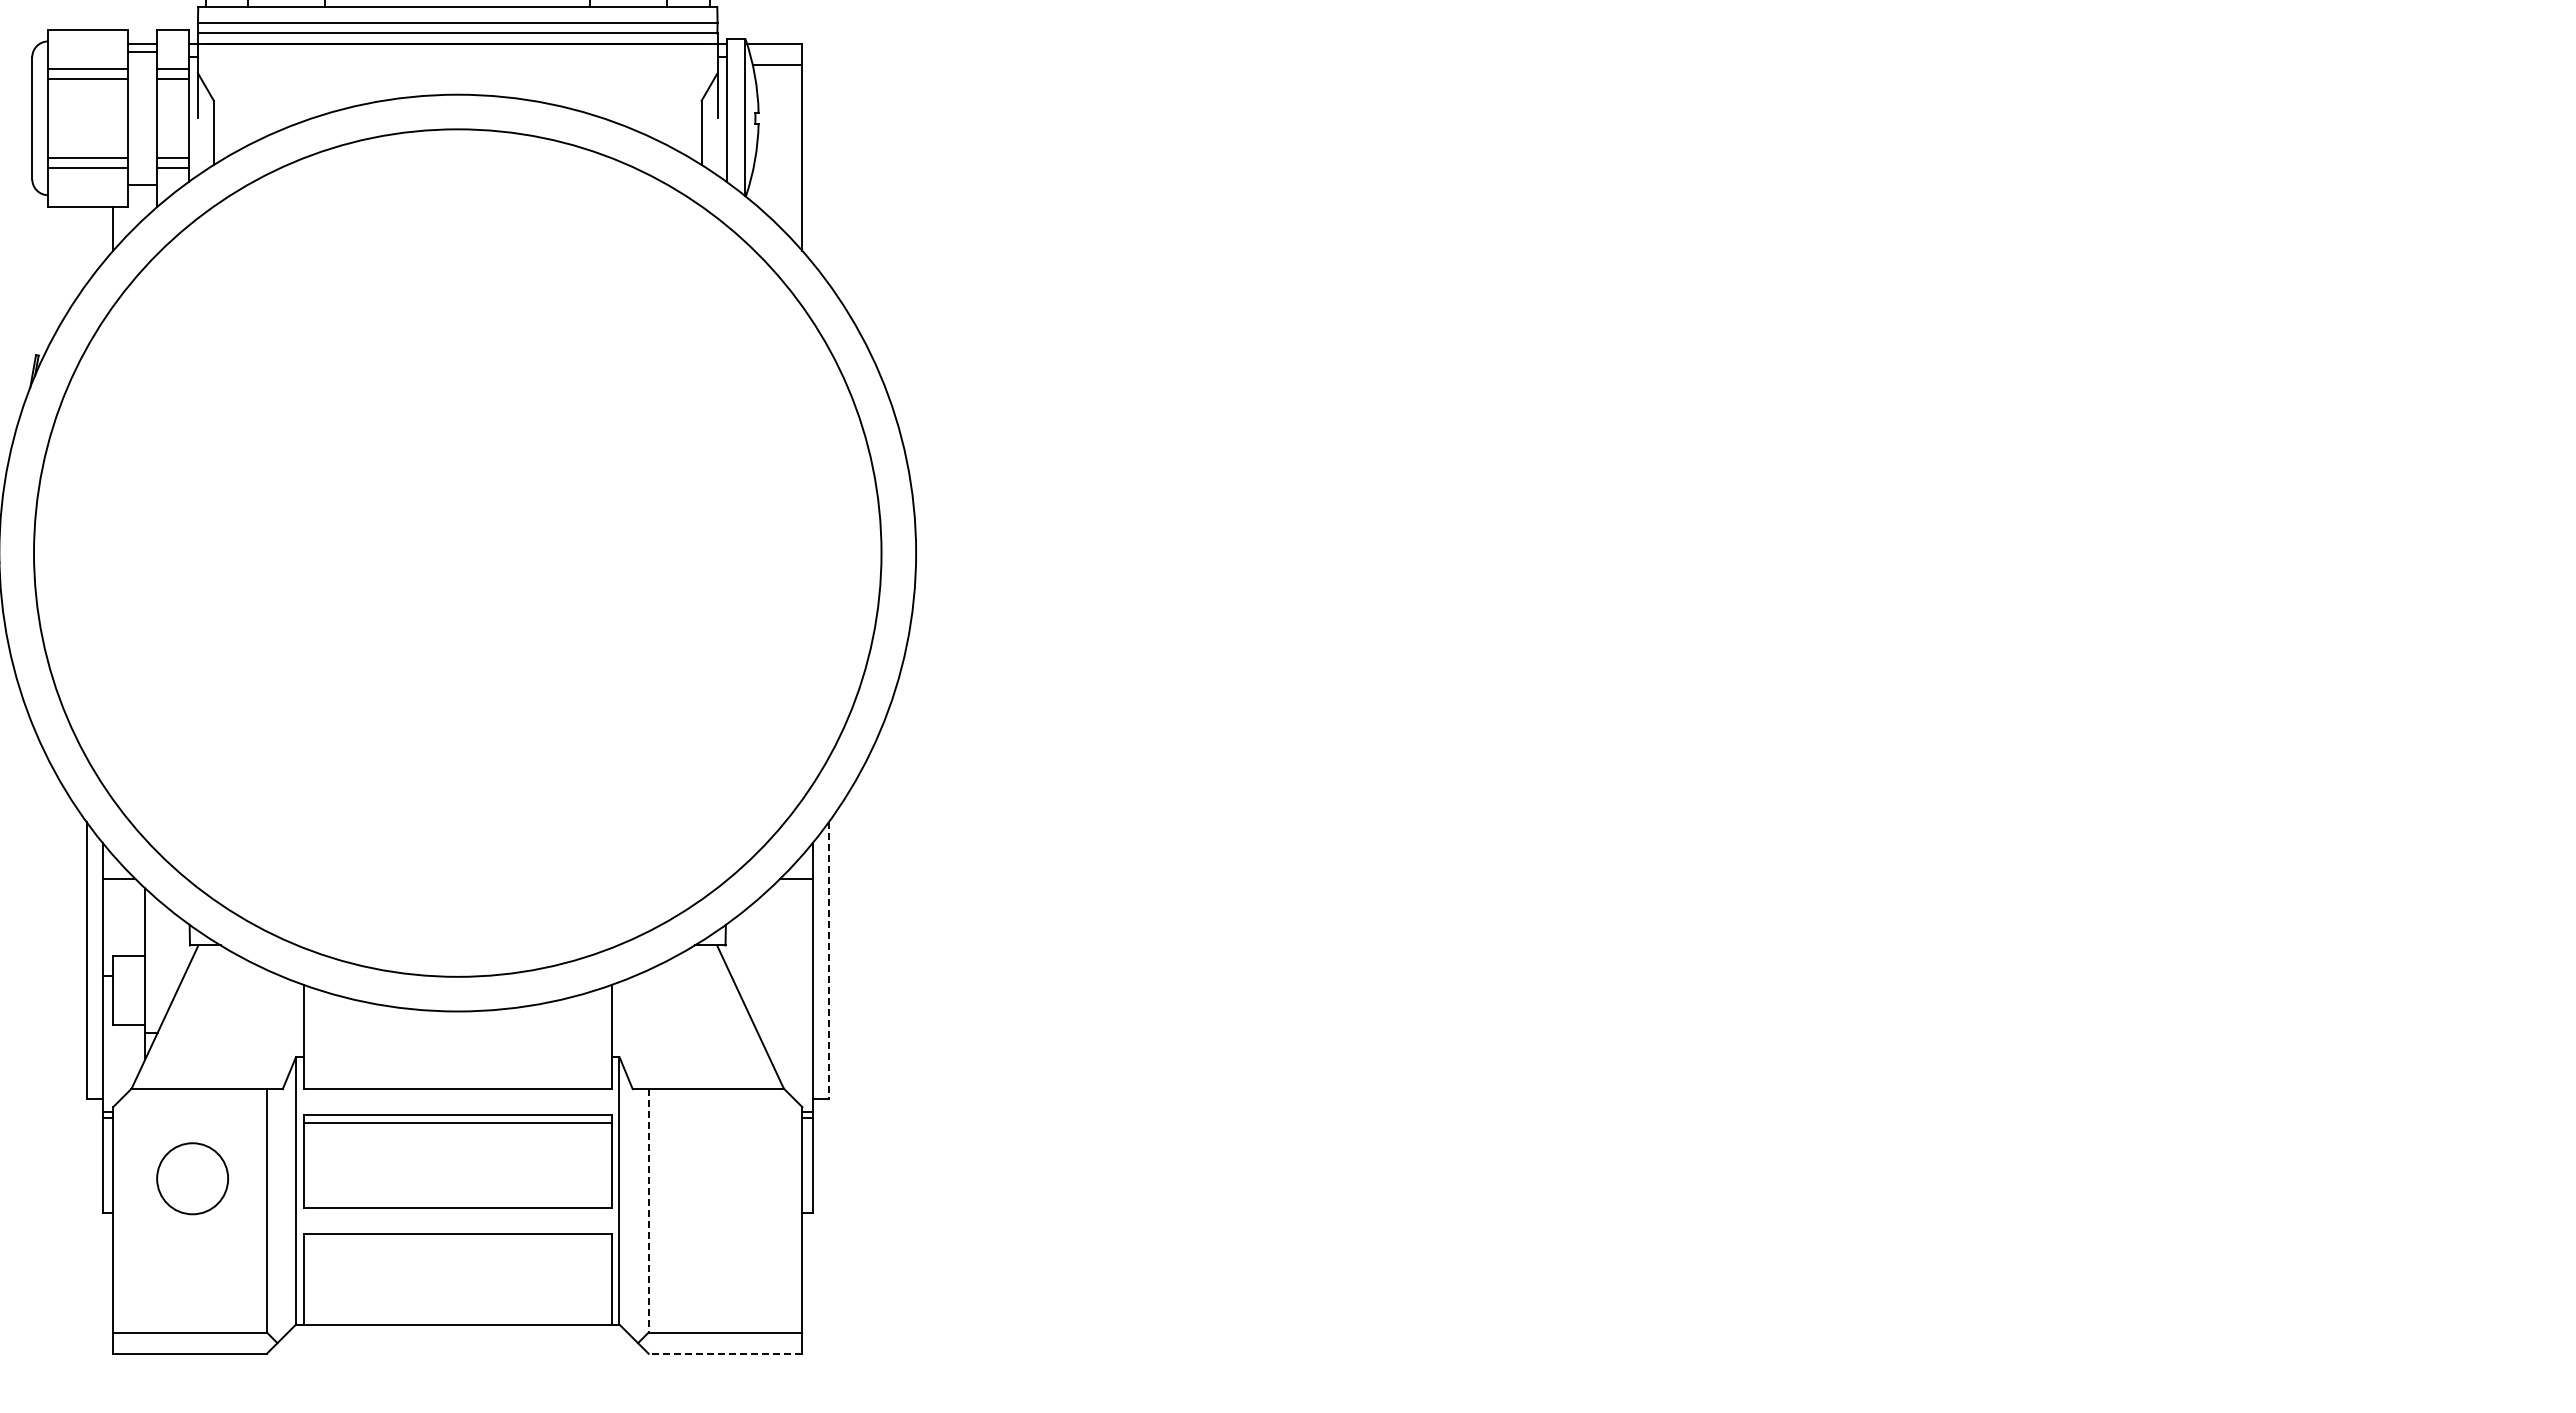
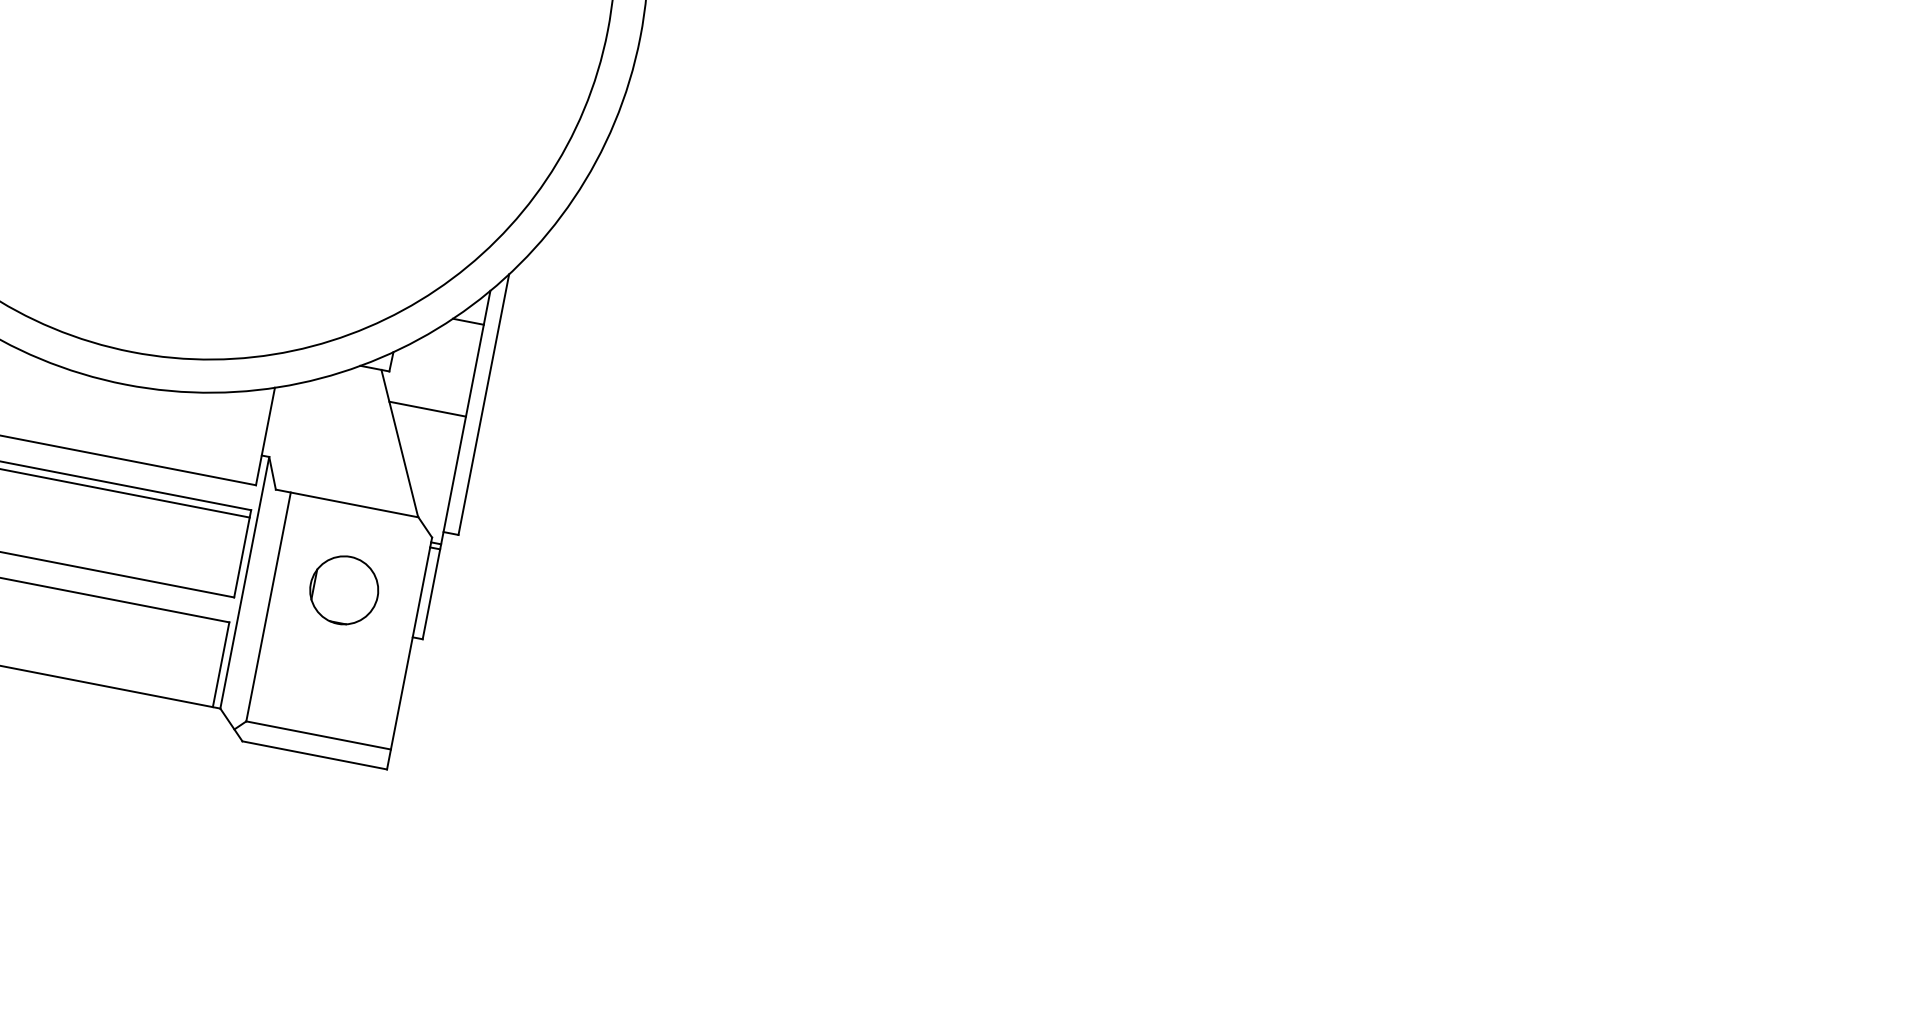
line: (828, 960) -> (483, 404), dashed -> solid
line: (772, 976) -> (427, 409), added
part: (722, 1178) -> (343, 590), added
line: (648, 1210) -> (268, 606), dashed -> solid
line: (725, 1353) -> (314, 755), dashed -> solid

